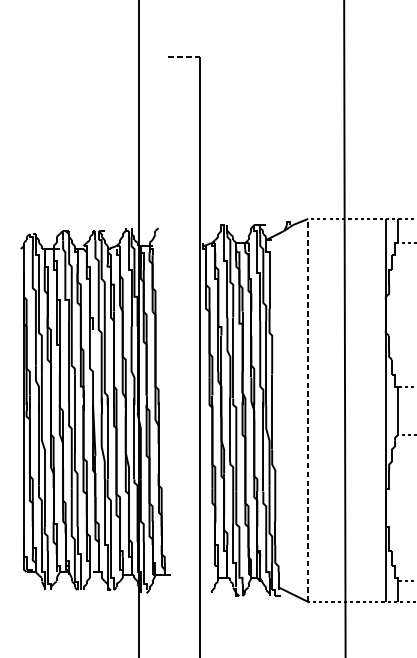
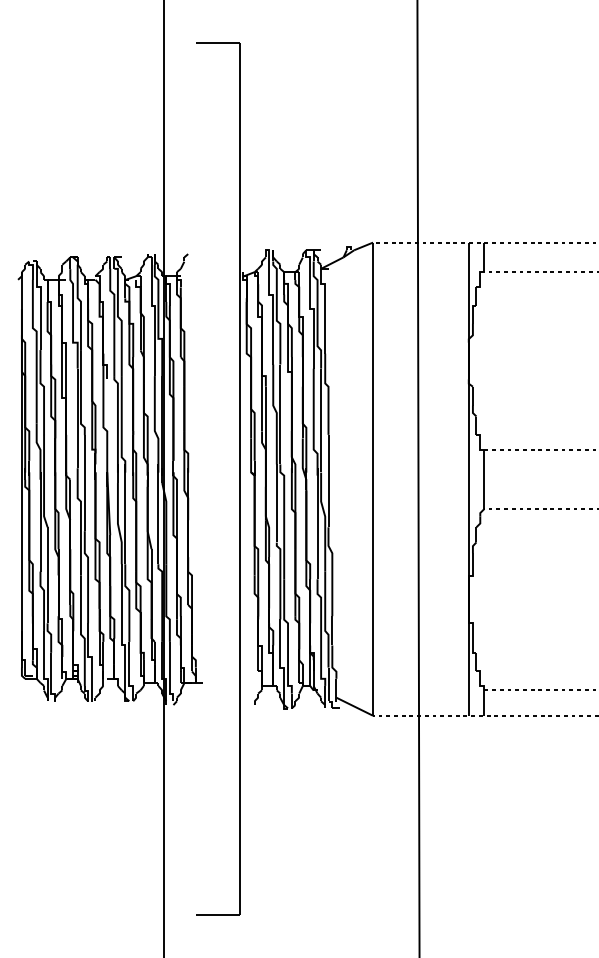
line: (182, 57) -> (217, 43), dashed -> solid
line: (308, 409) -> (373, 478), dashed -> solid

